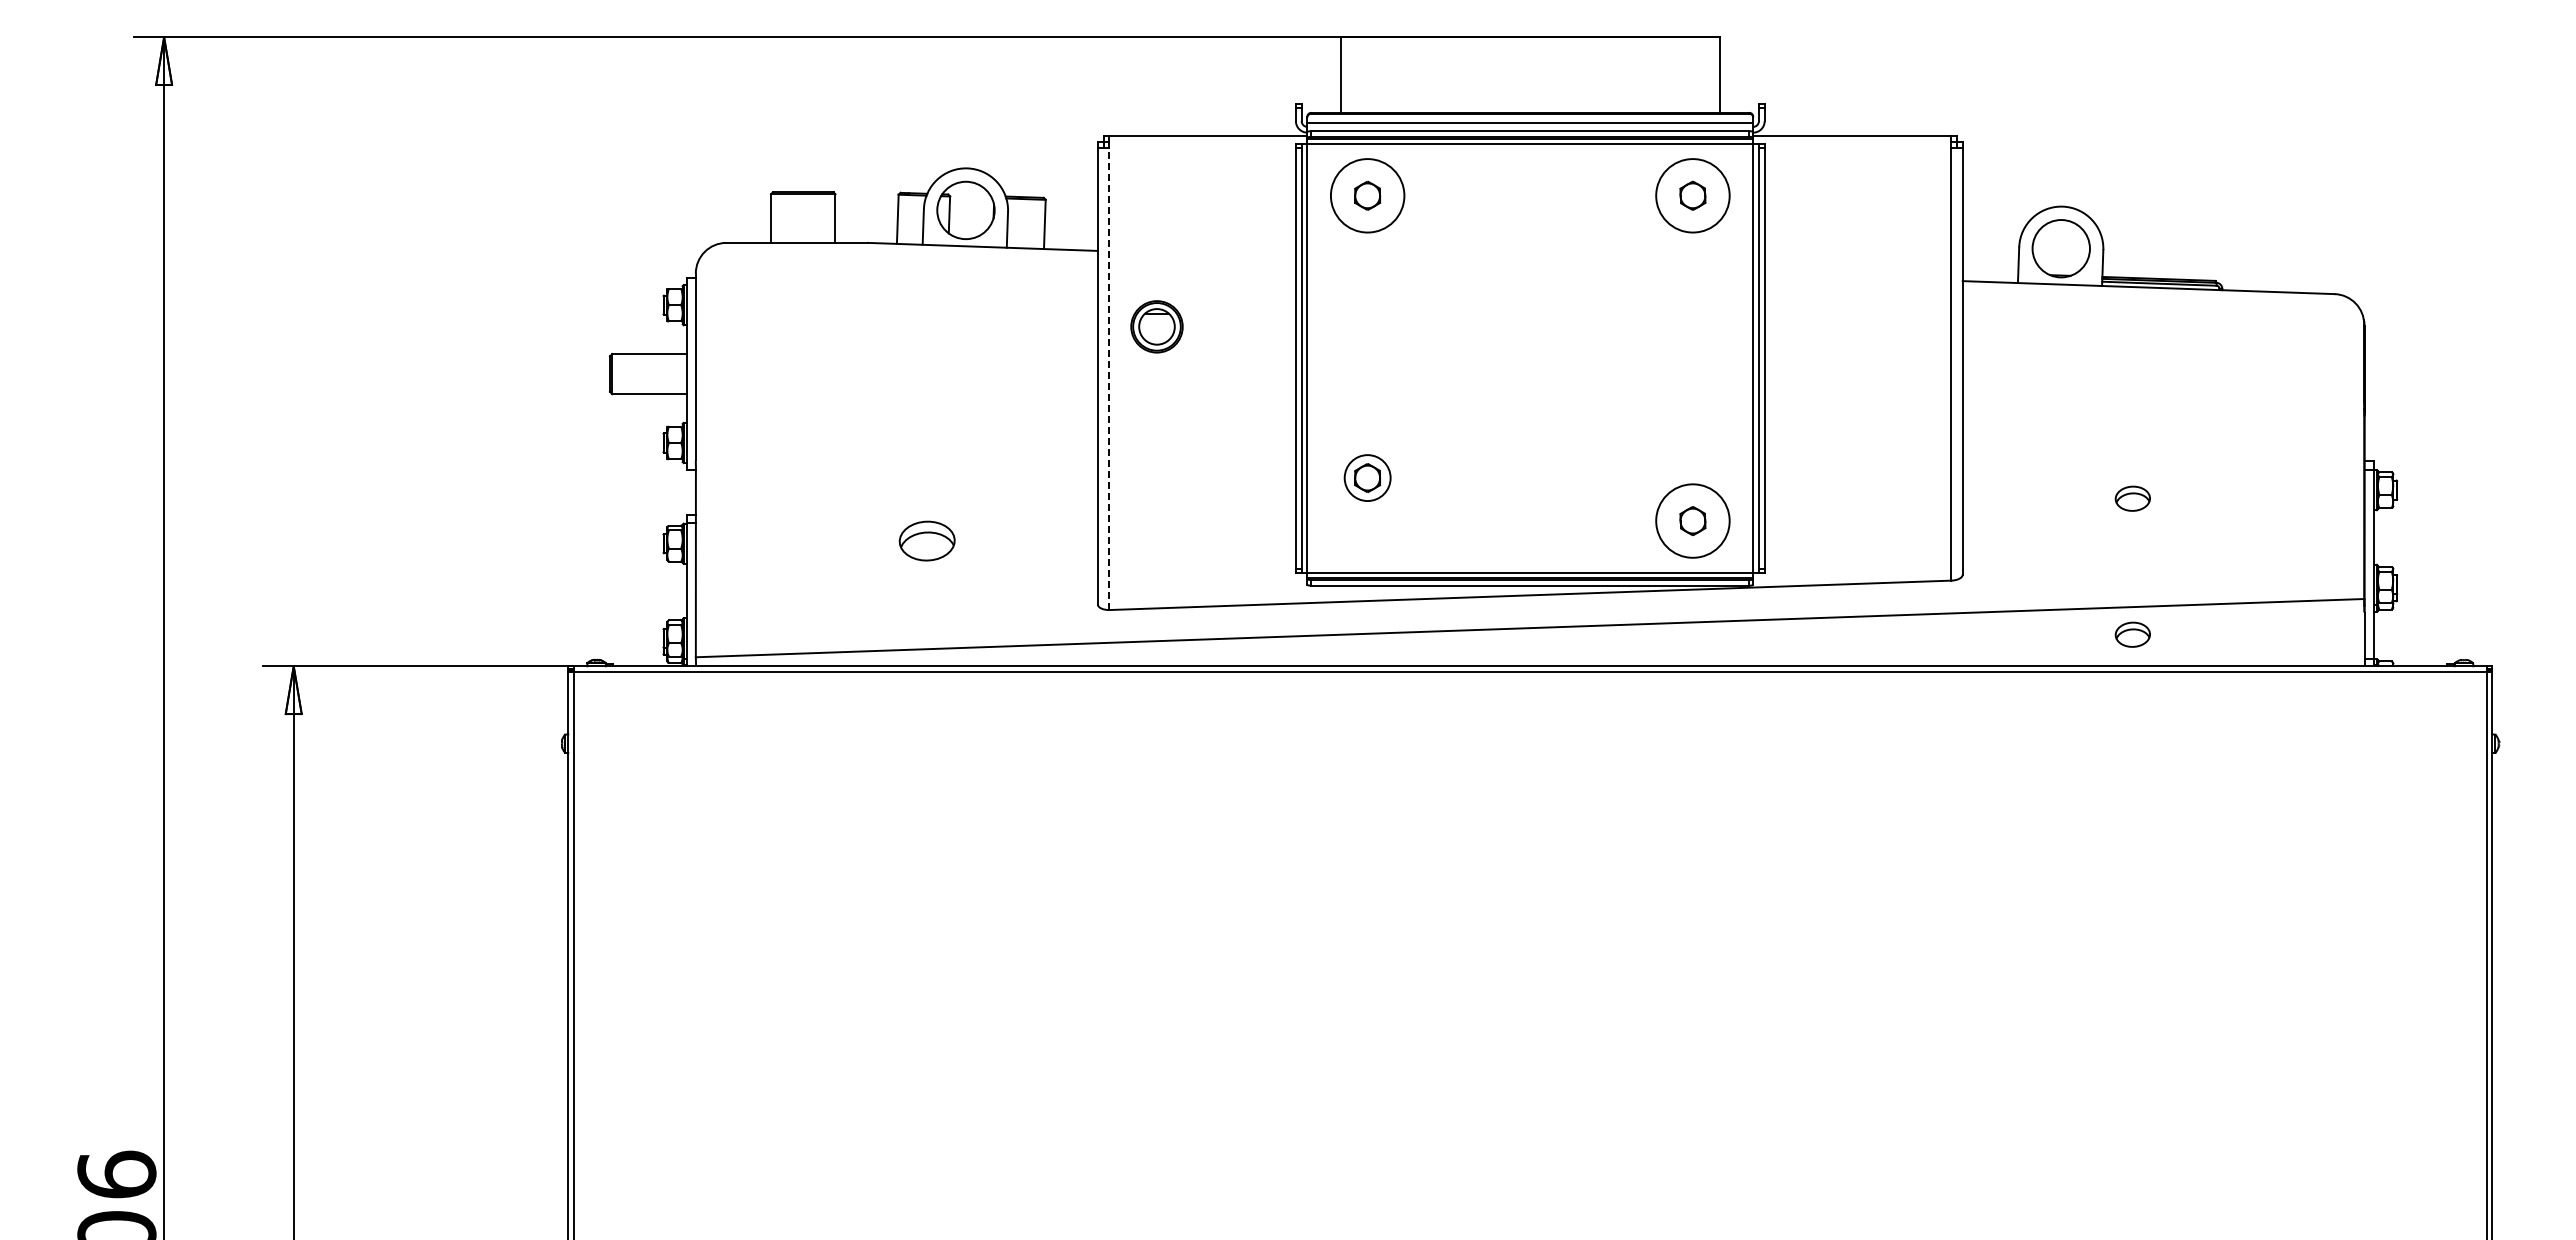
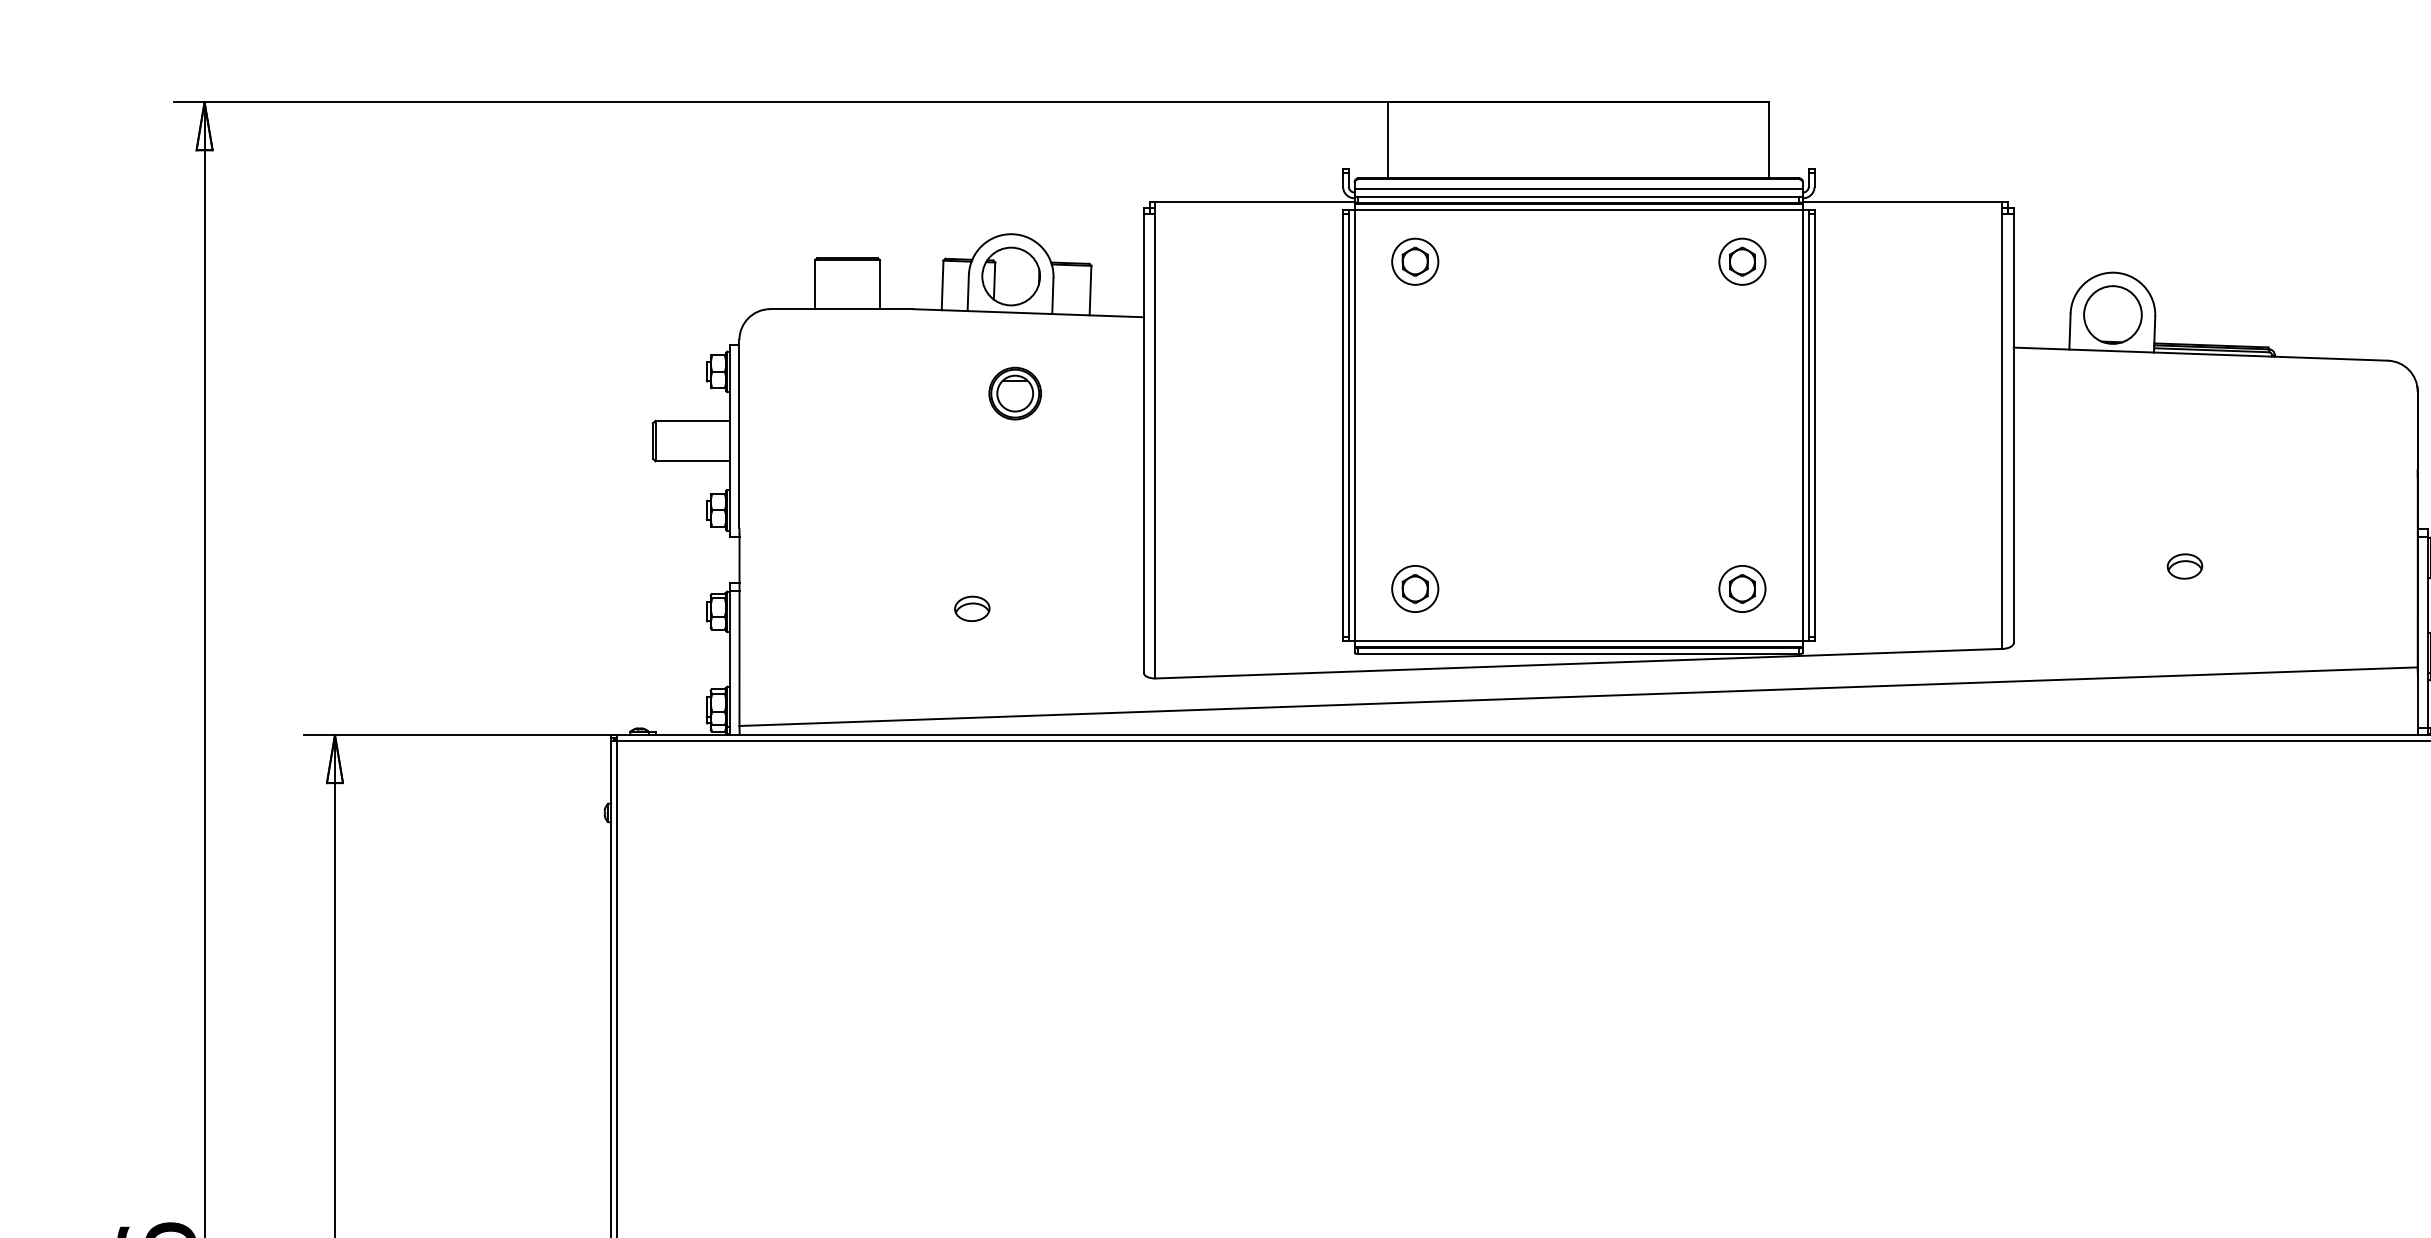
circle: (1367, 195) -> (1415, 261), size x0.62
circle: (1692, 195) -> (1741, 261), size x0.62
part: (1156, 326) -> (1014, 393), moved
line: (1109, 378) -> (1155, 445), dashed -> solid
part: (1367, 477) -> (1415, 588), moved
circle: (1692, 521) -> (1741, 589), size x0.62
part: (927, 540) -> (972, 608), size x0.62
part: (2132, 634) -> (2184, 703), removed

